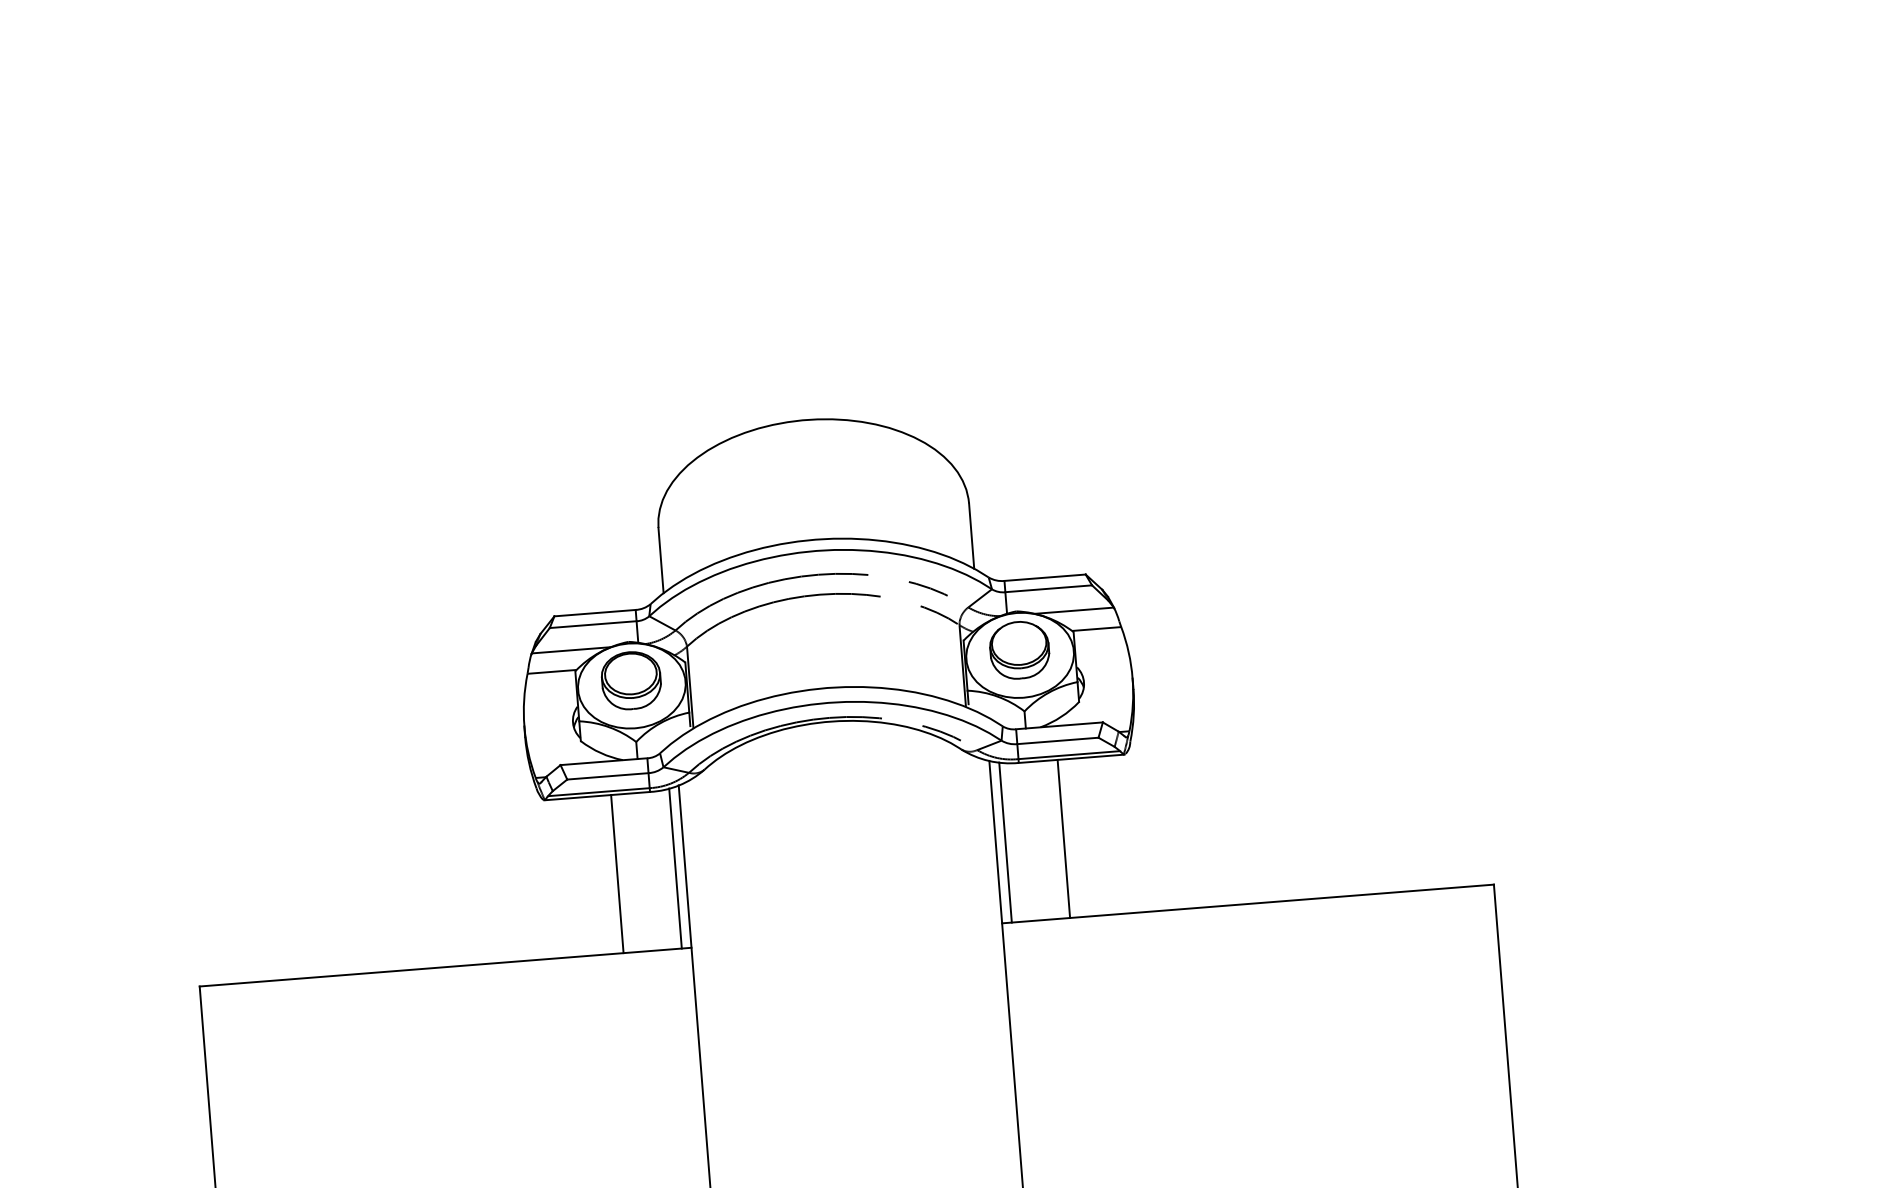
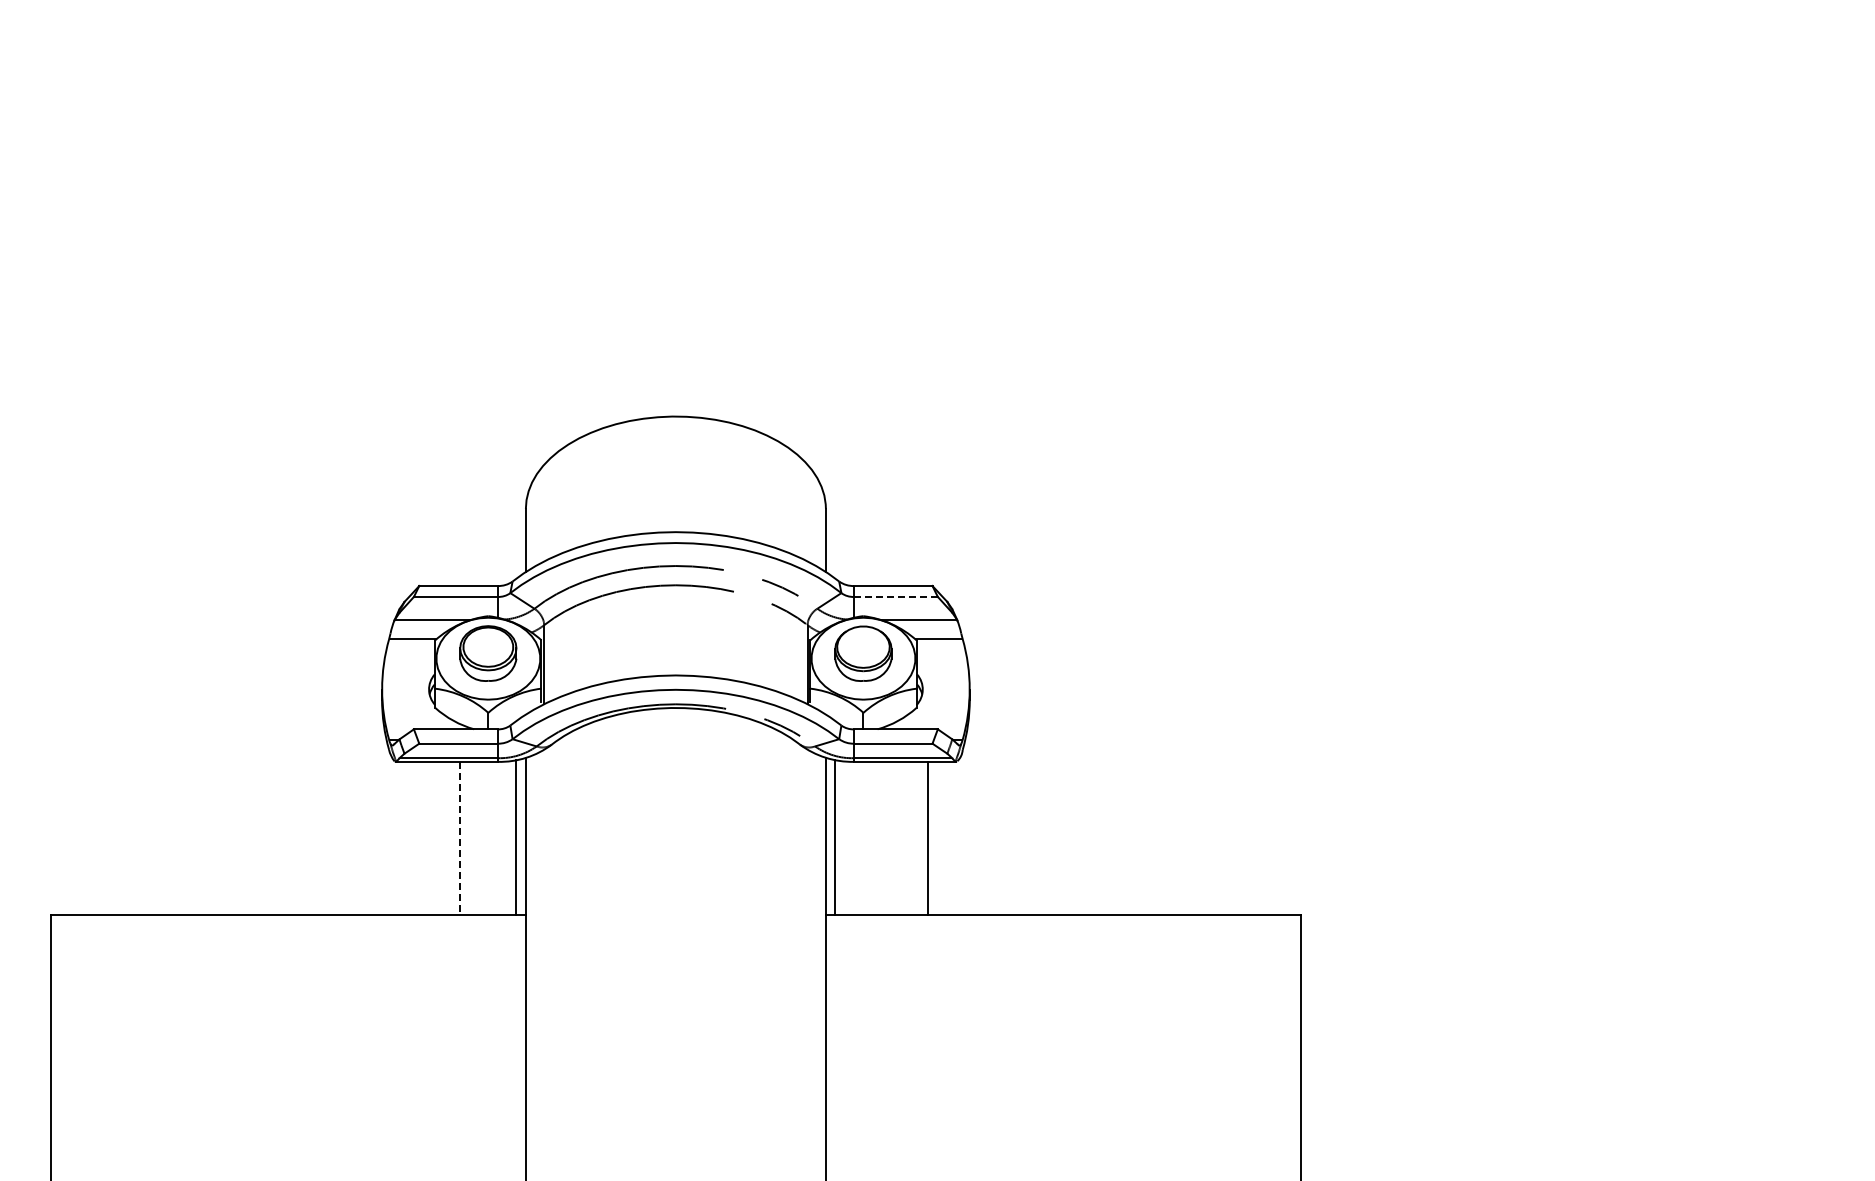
line: (1048, 588) -> (895, 596), solid -> dashed
line: (1063, 838) -> (927, 837), moved
line: (617, 874) -> (460, 838), solid -> dashed

